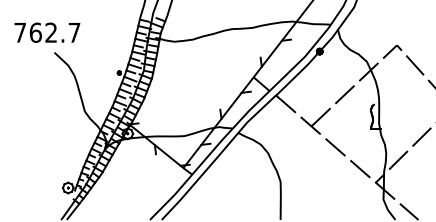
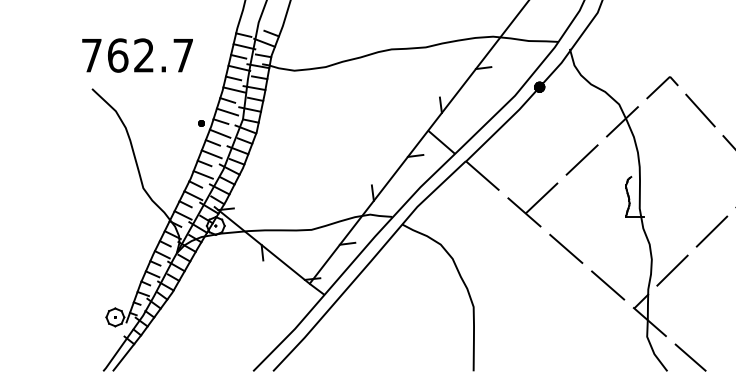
text: (47, 32) -> (137, 55), moved

